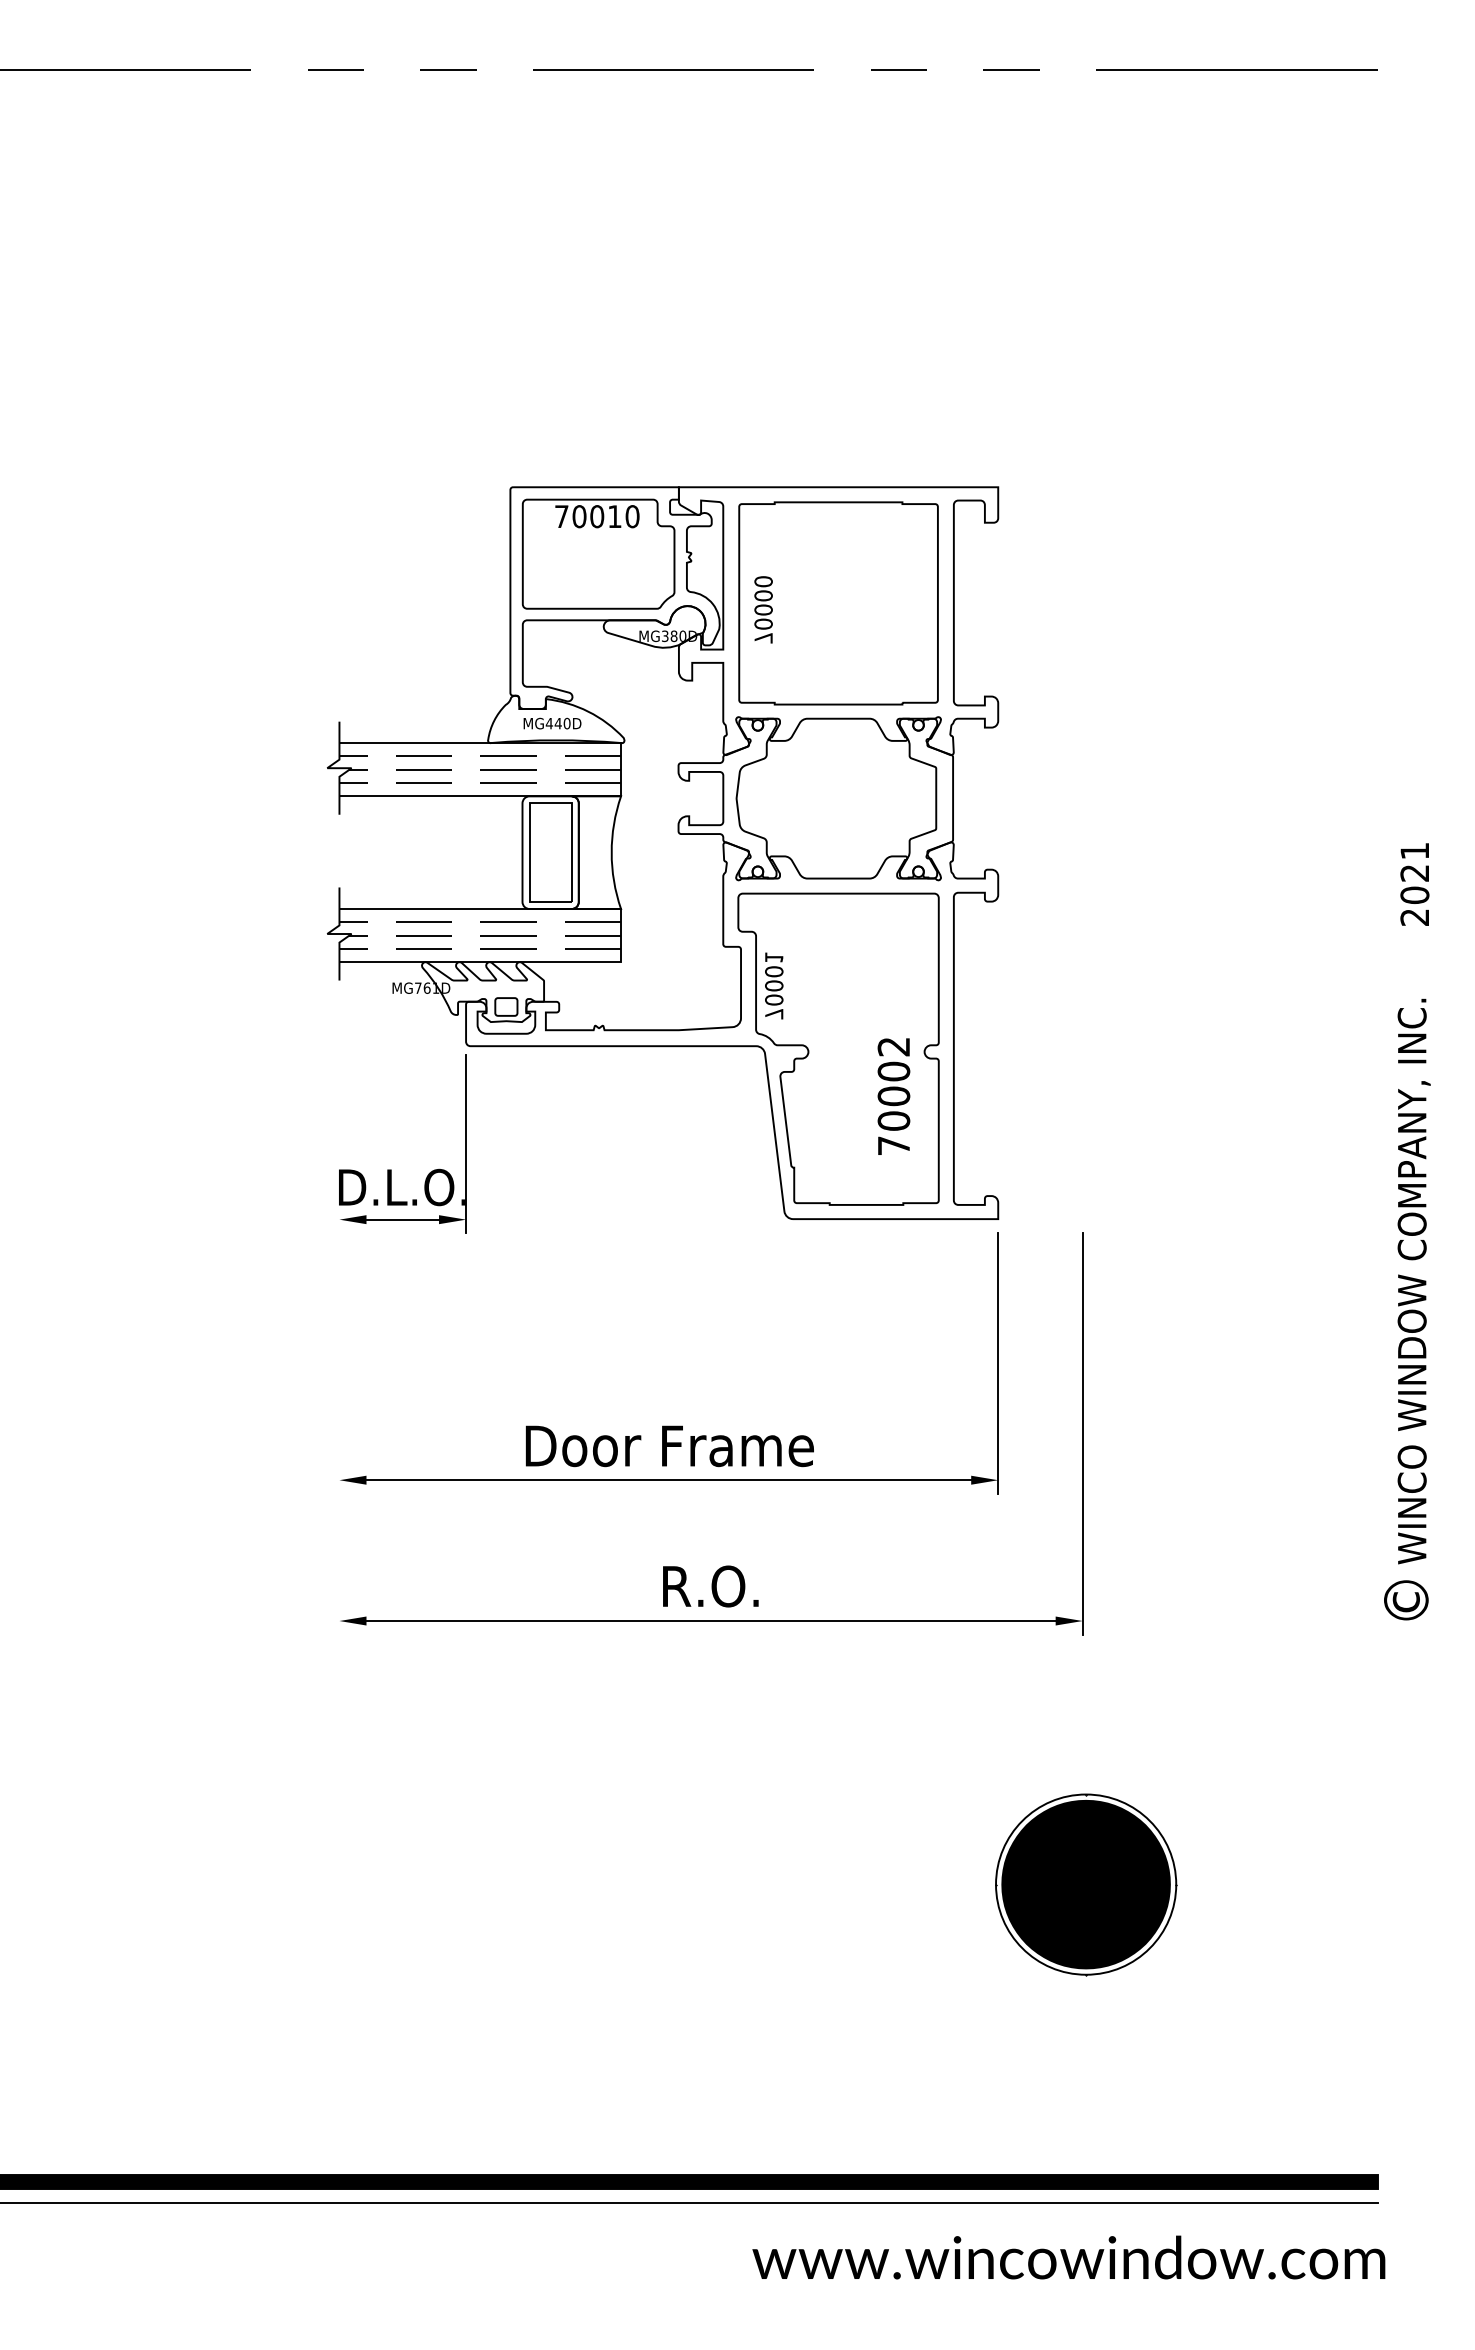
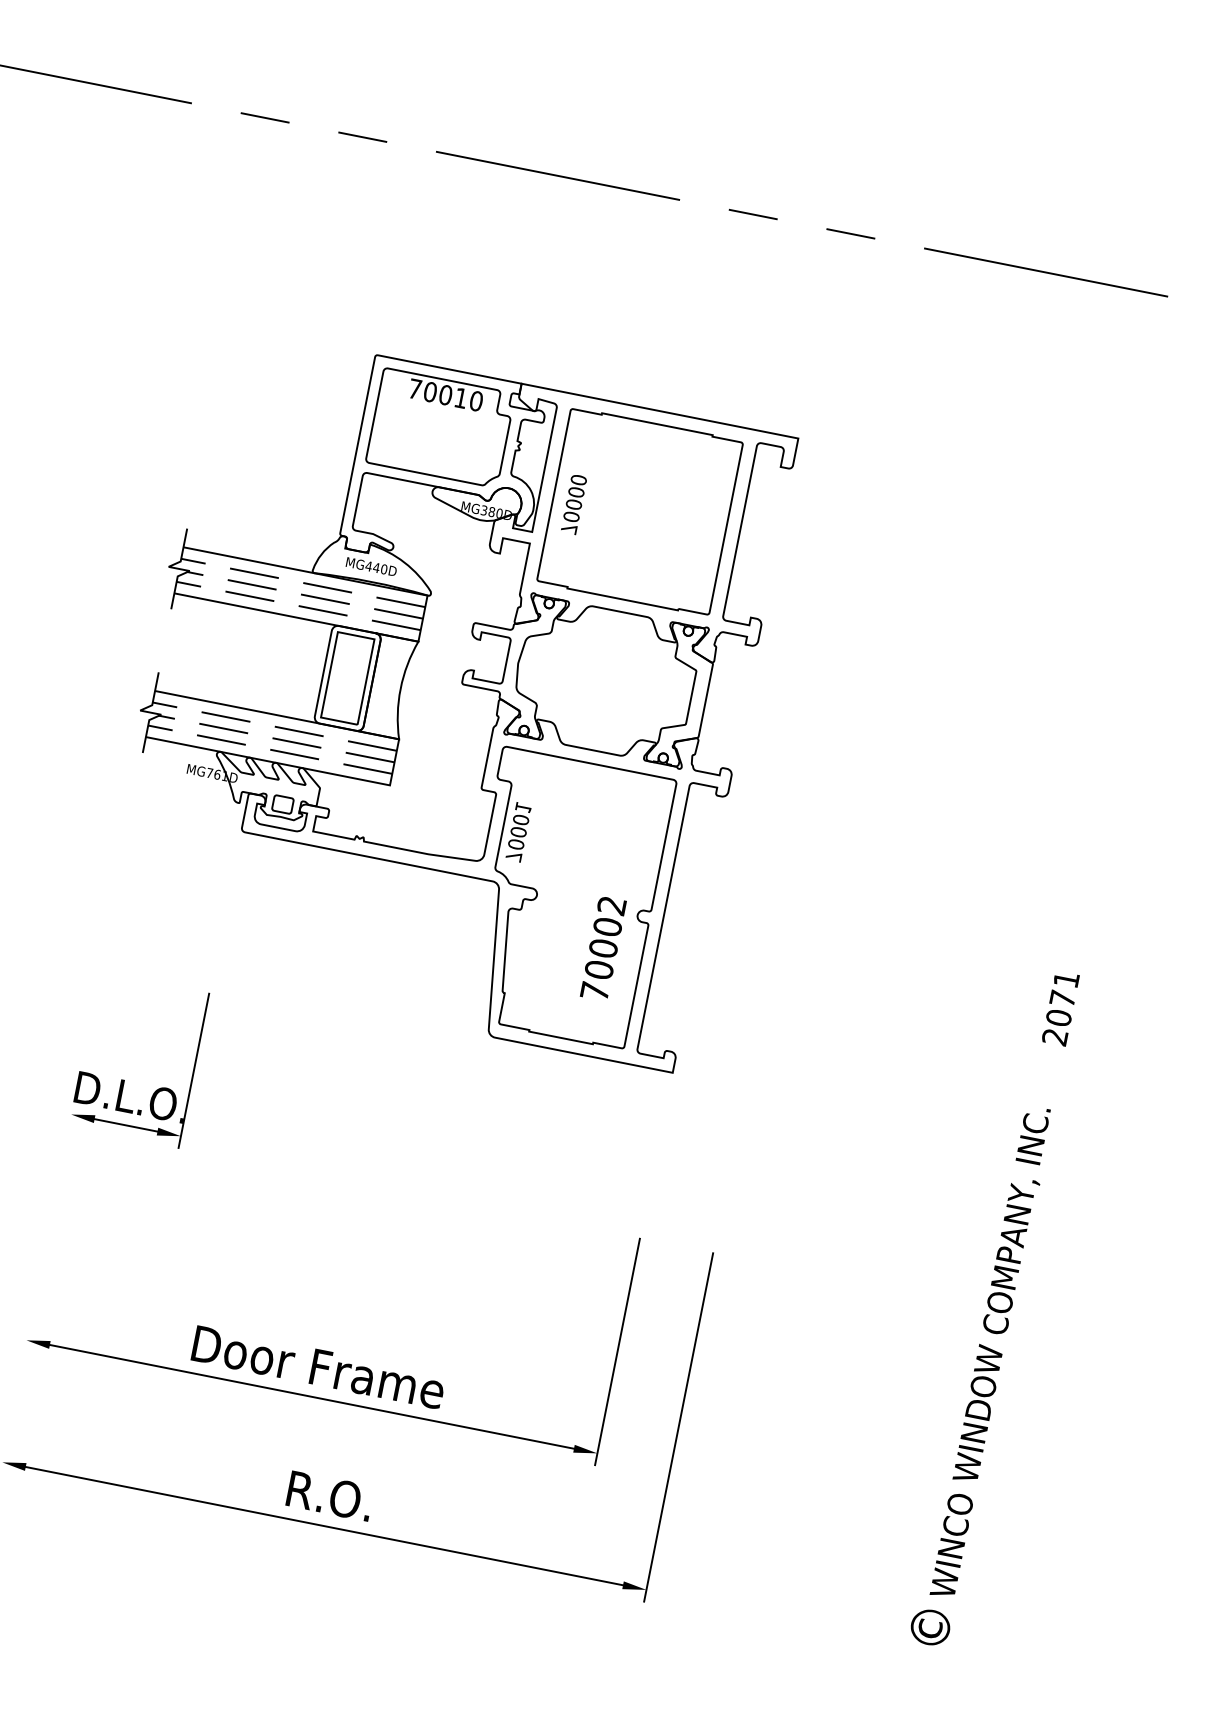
part: (662, 852) -> (444, 697), moved
text: (1414, 873) -> (1062, 998), 2021 -> 2071

